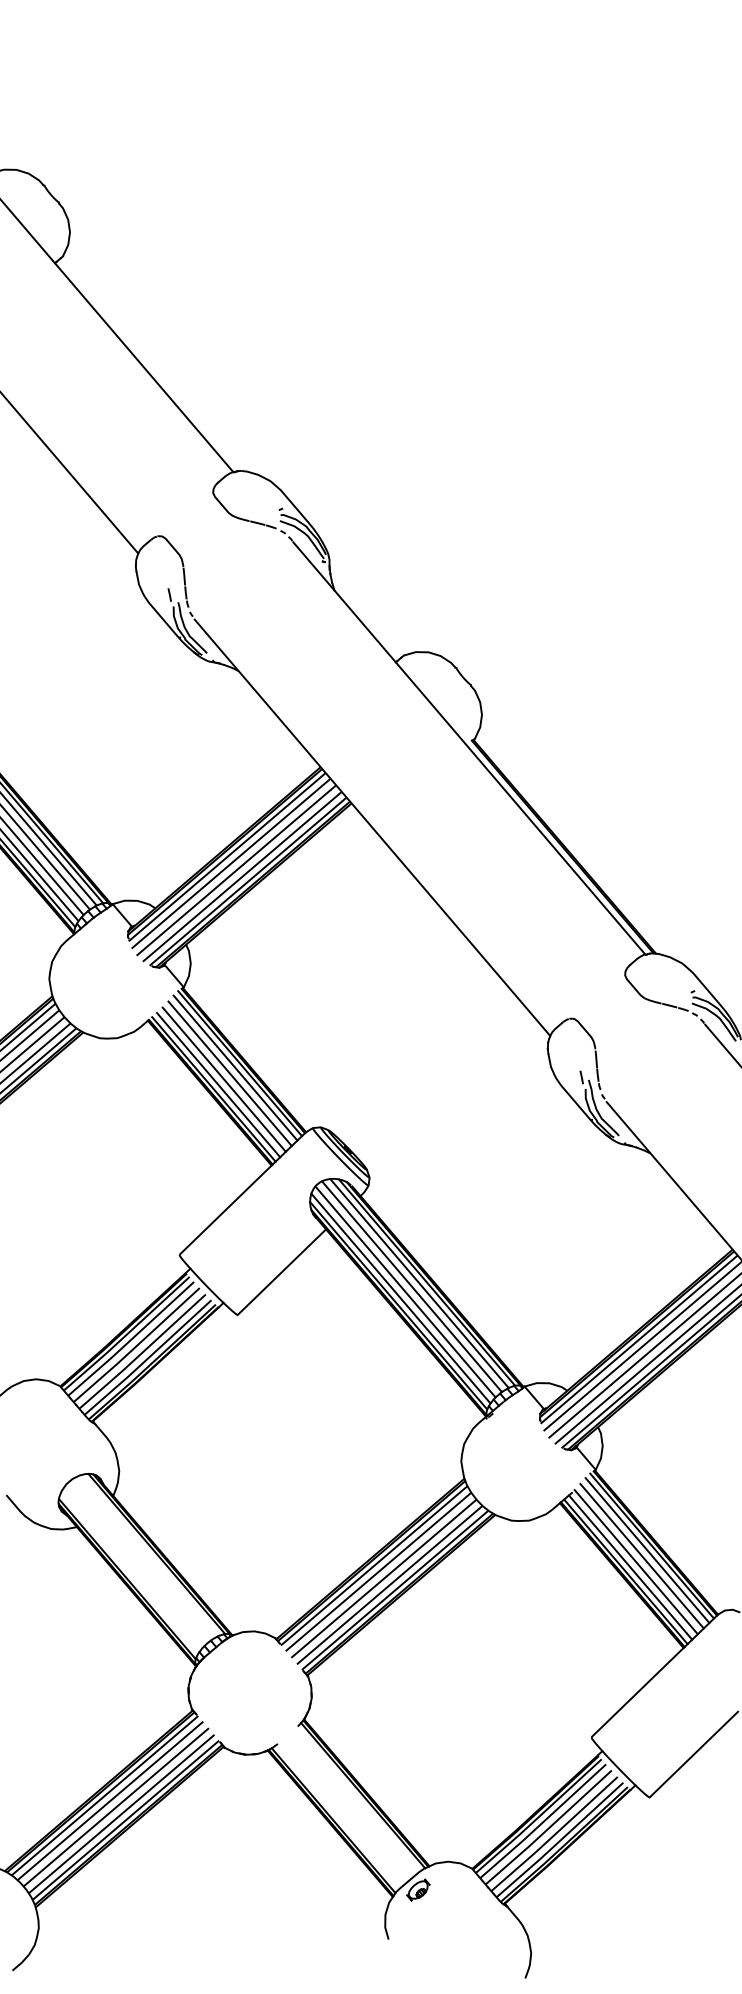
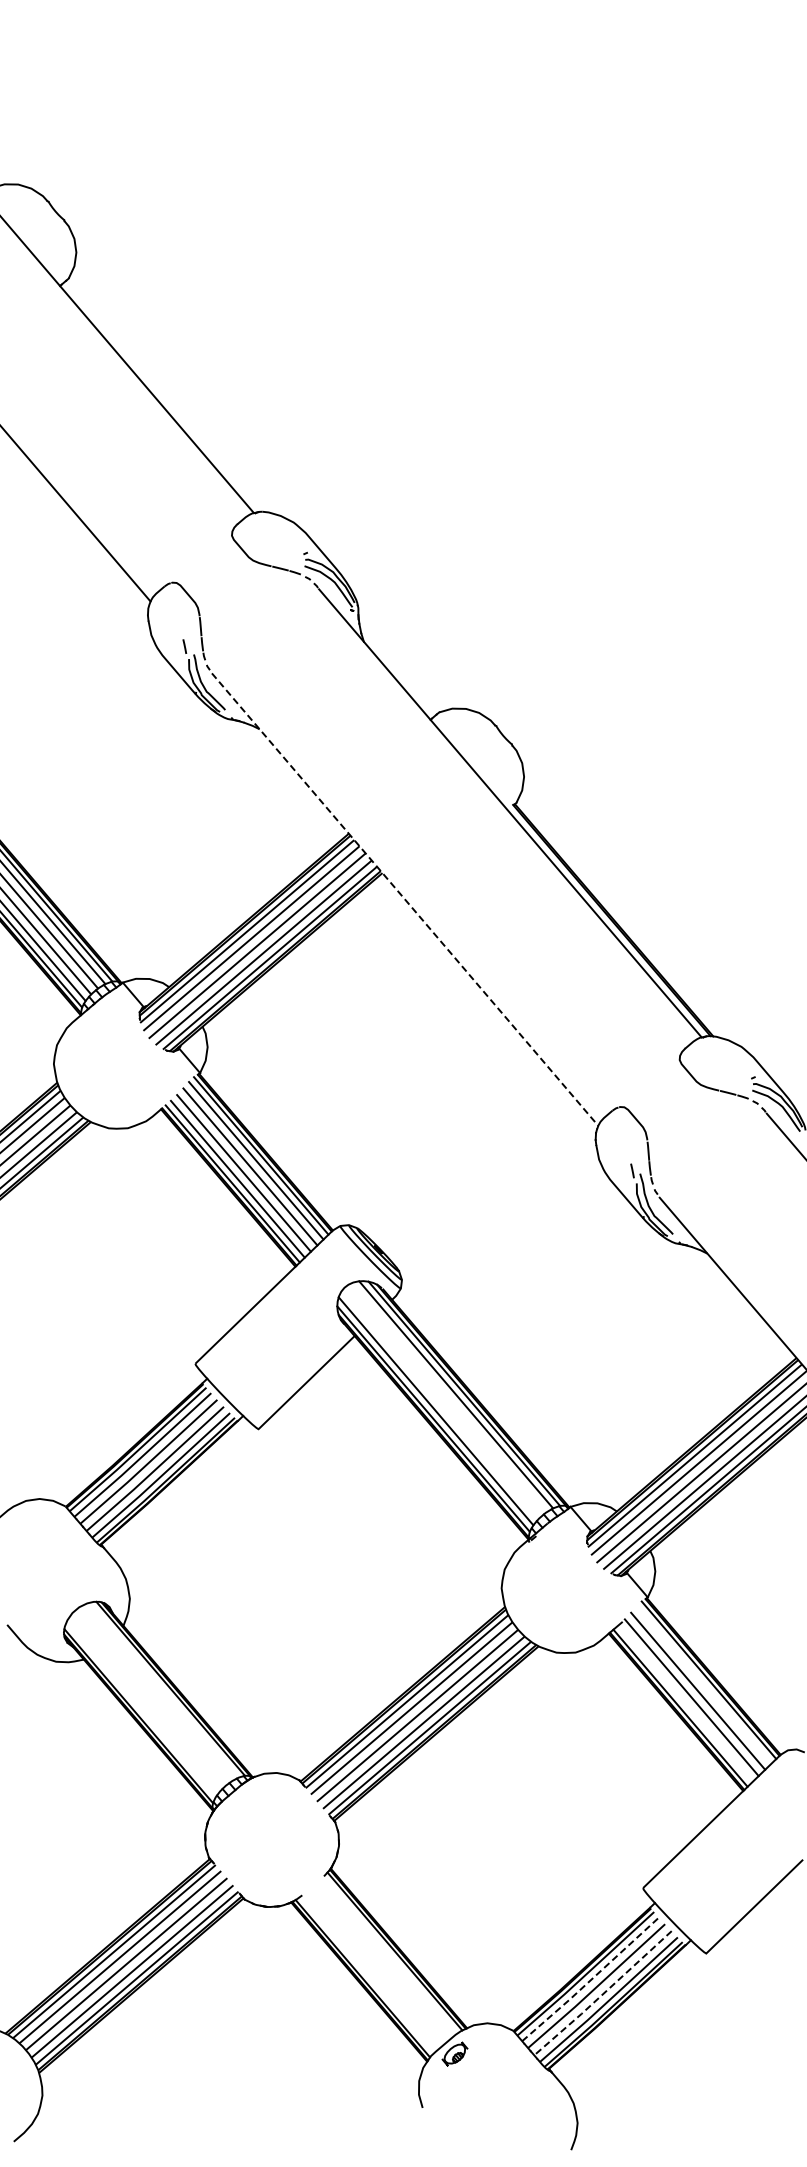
line: (372, 827) -> (405, 899), solid -> dashed
line: (411, 1285) -> (447, 1397), removed
line: (405, 1291) -> (440, 1403), removed
line: (647, 1549) -> (703, 1684), removed
line: (630, 1567) -> (685, 1703), removed
line: (543, 1822) -> (590, 1980), solid -> dashed
line: (554, 1835) -> (602, 1994), solid -> dashed

